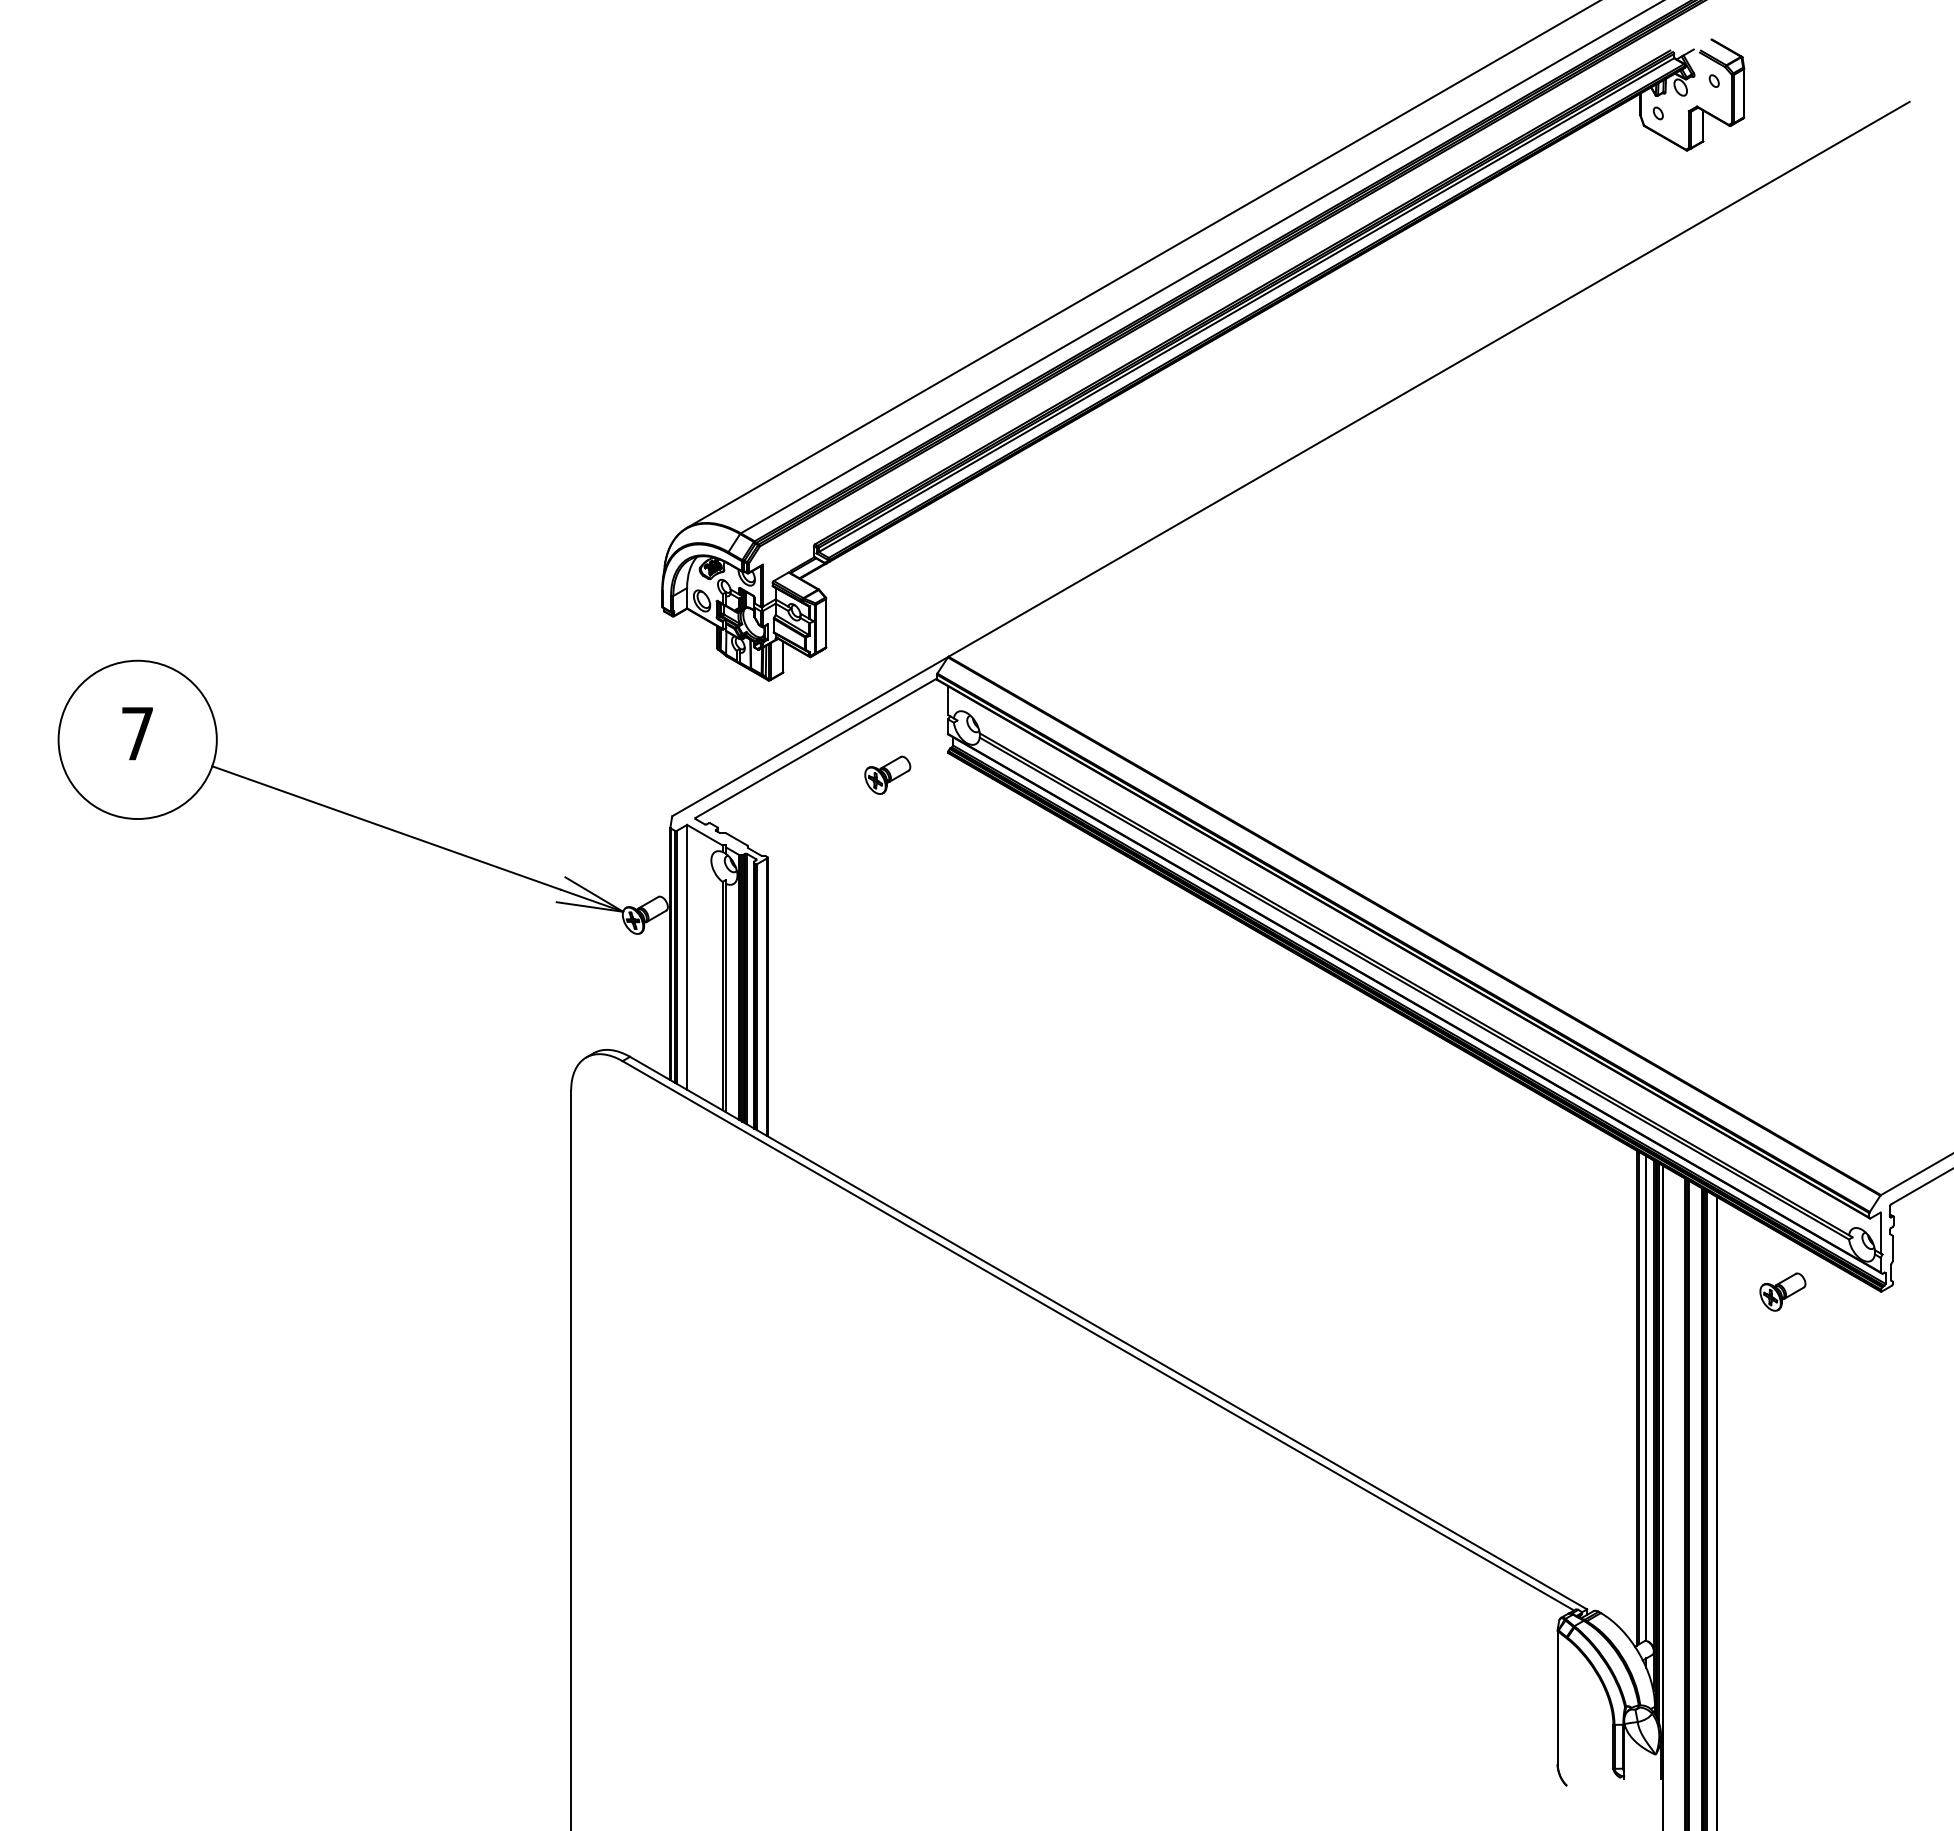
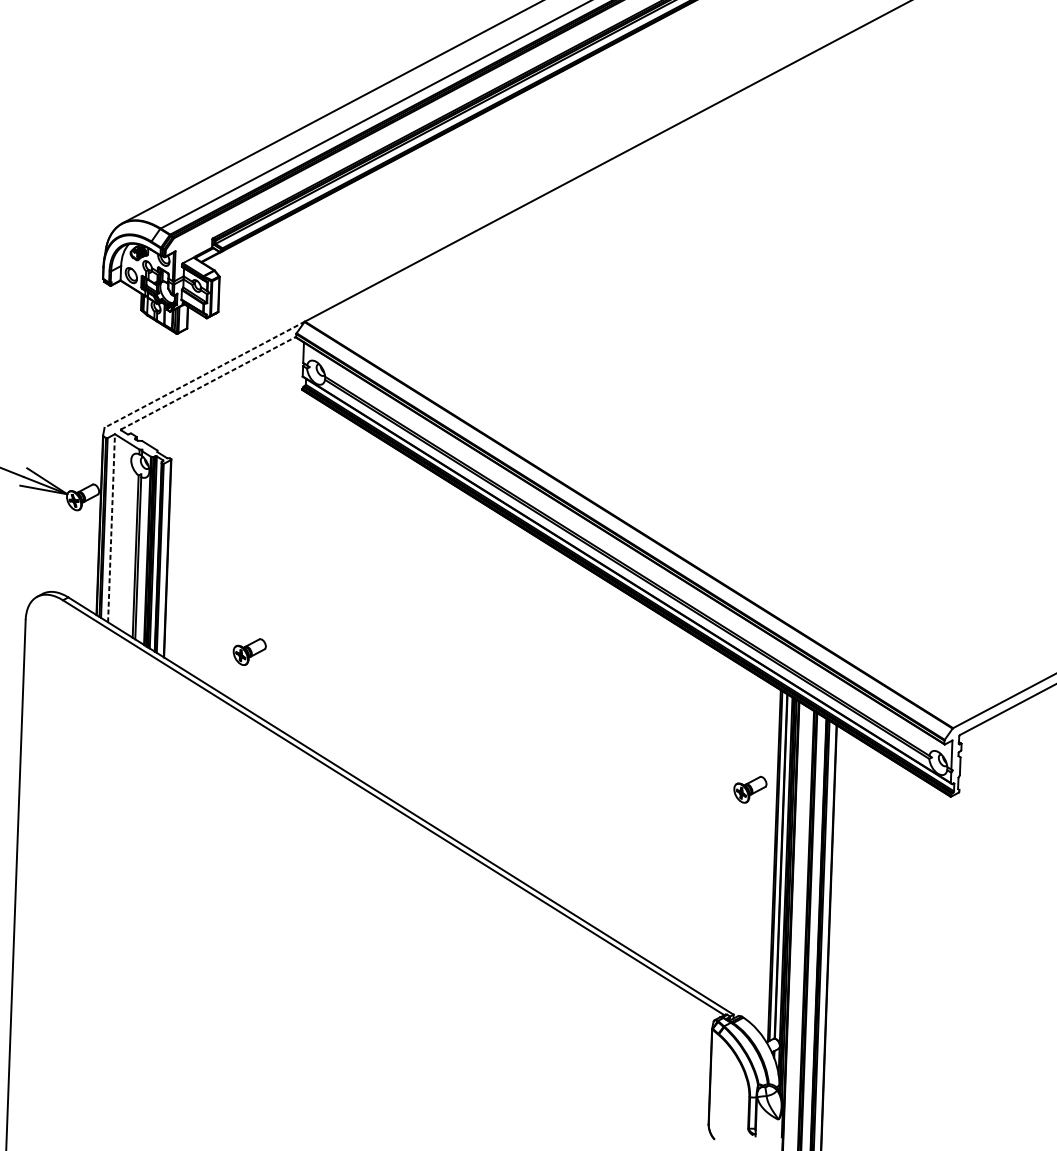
line: (810, 736) -> (204, 374), solid -> dashed
line: (816, 747) -> (208, 382), solid -> dashed
part: (887, 774) -> (249, 651), moved
line: (687, 956) -> (111, 527), solid -> dashed
part: (1782, 1291) -> (750, 789), moved

